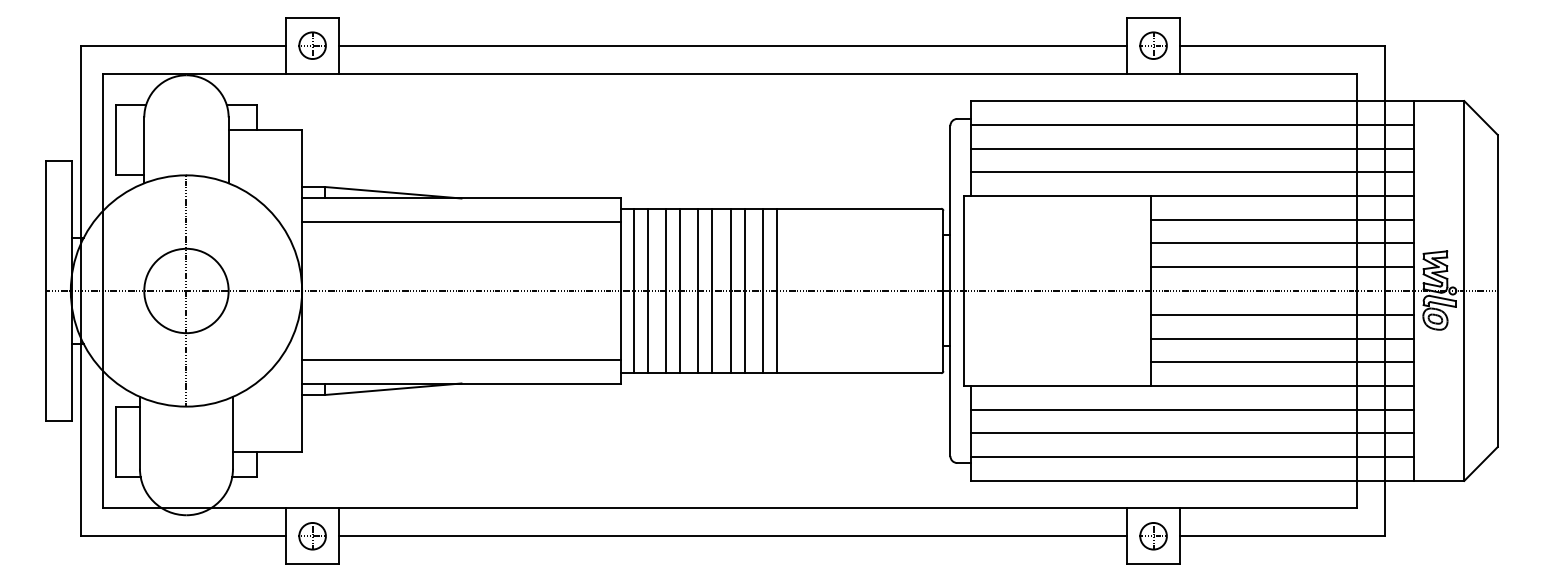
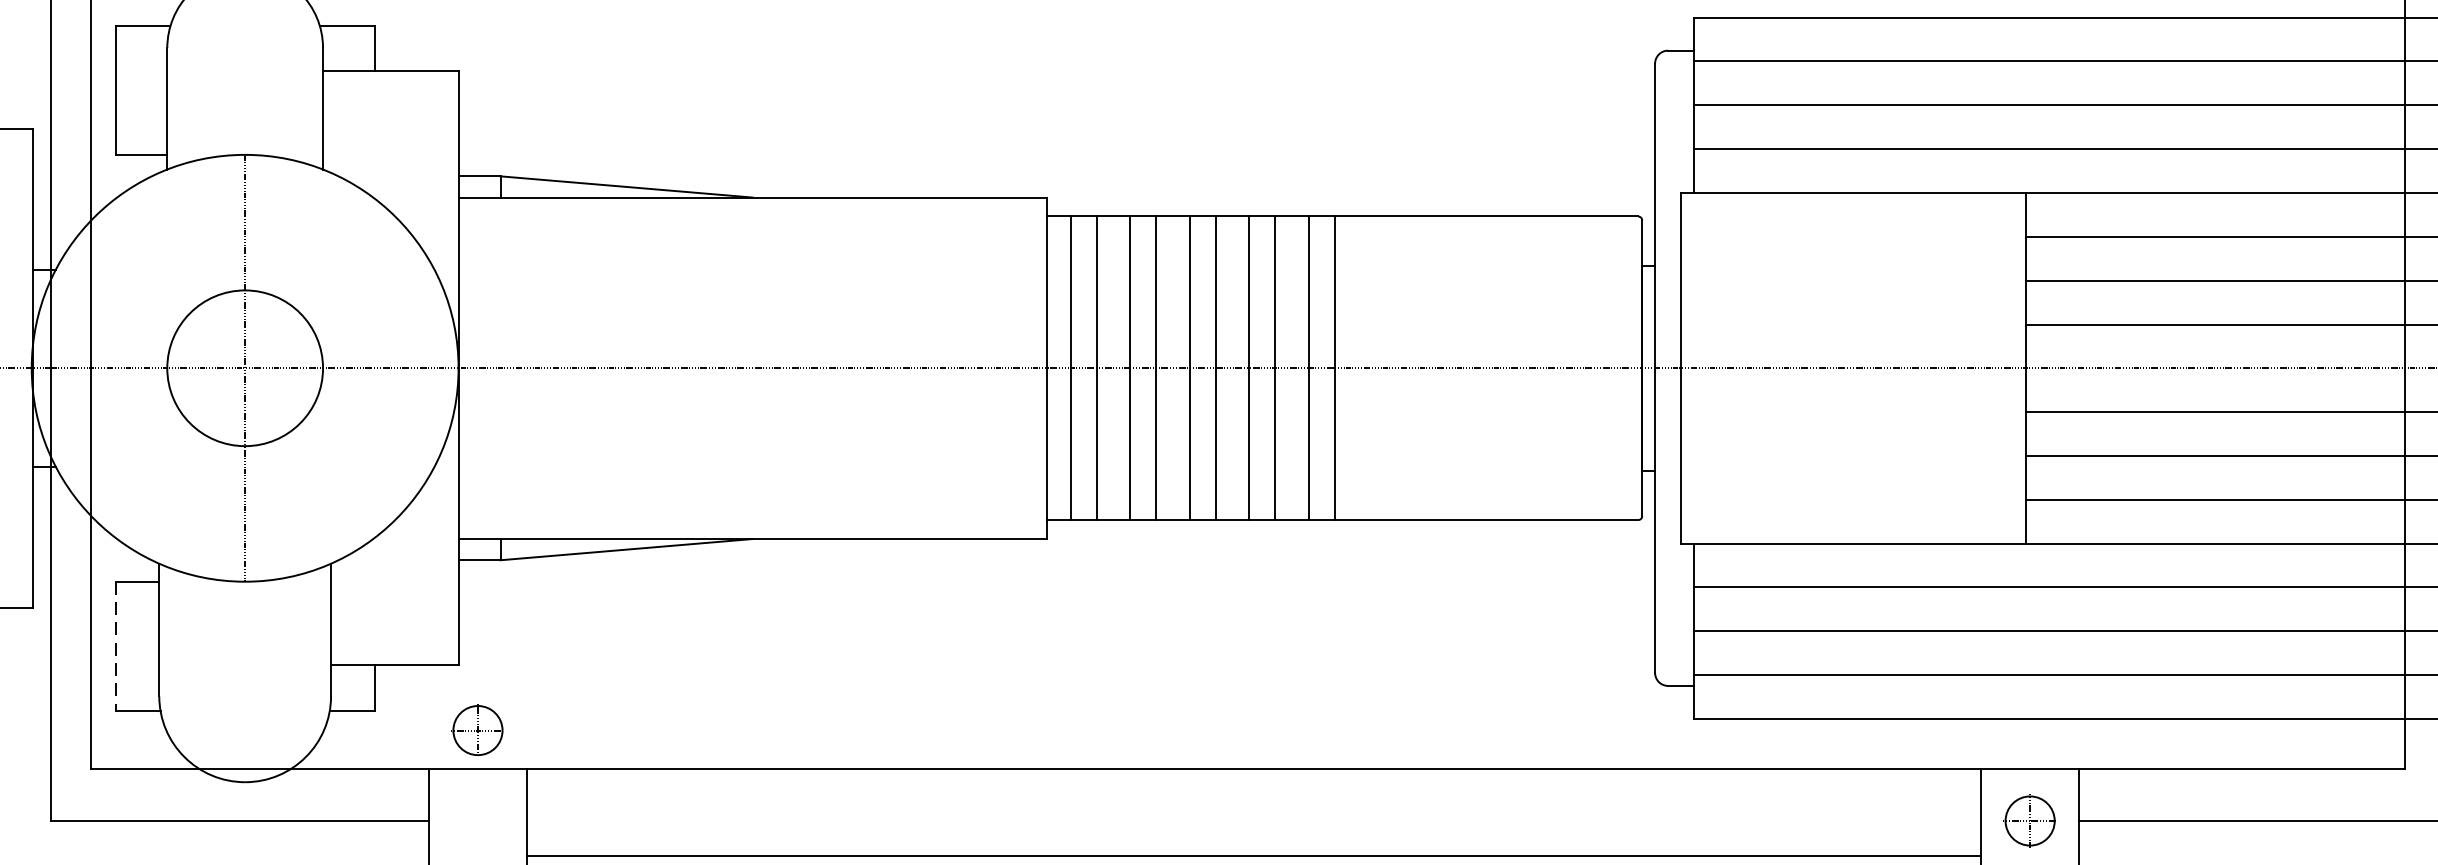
line: (461, 221) -> (752, 240), removed
line: (461, 360) -> (752, 496), removed
line: (116, 442) -> (116, 647), solid -> dashed
part: (312, 536) -> (477, 730), moved
line: (732, 536) -> (1252, 856), moved

